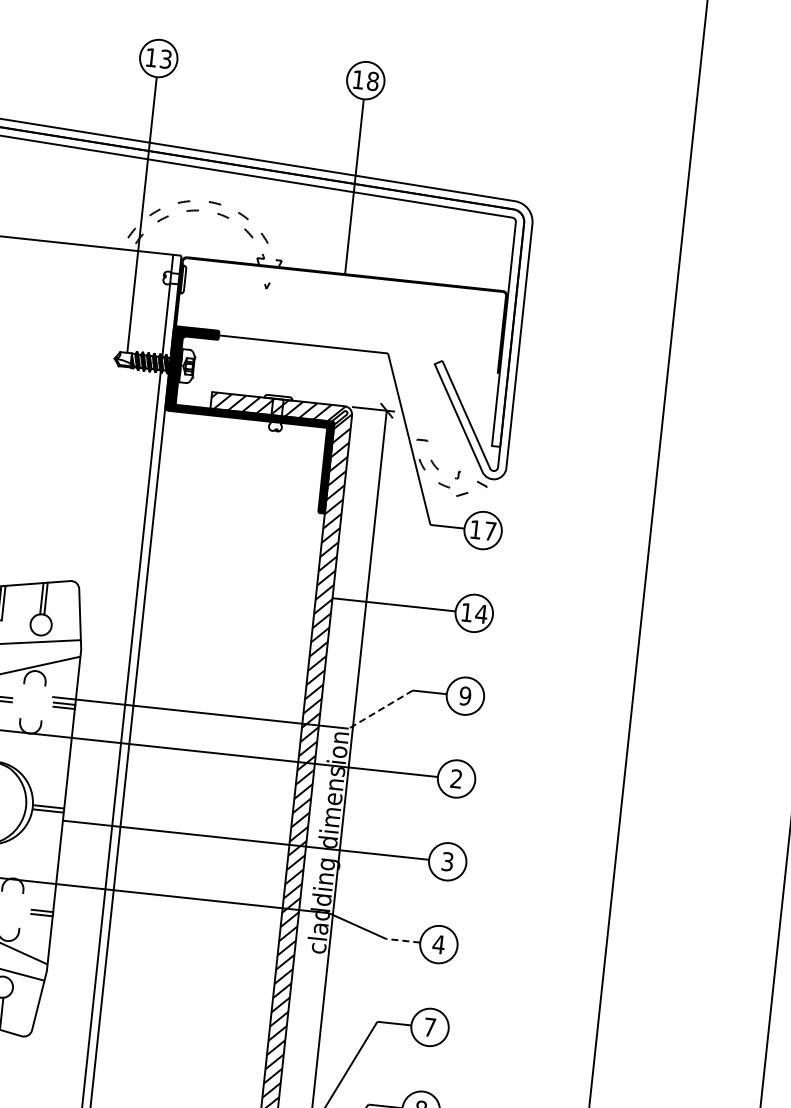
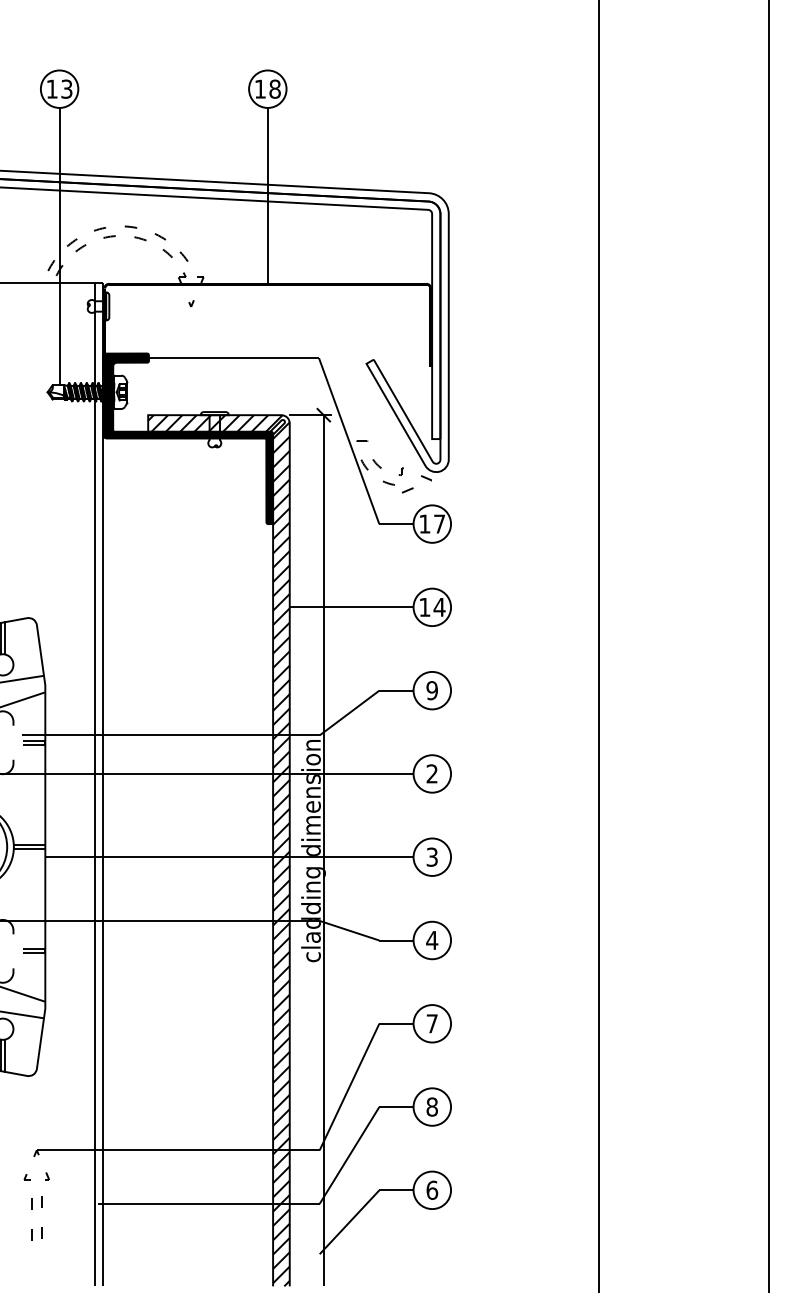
line: (380, 710) -> (349, 713), dashed -> solid
line: (402, 940) -> (395, 940), dashed -> solid

